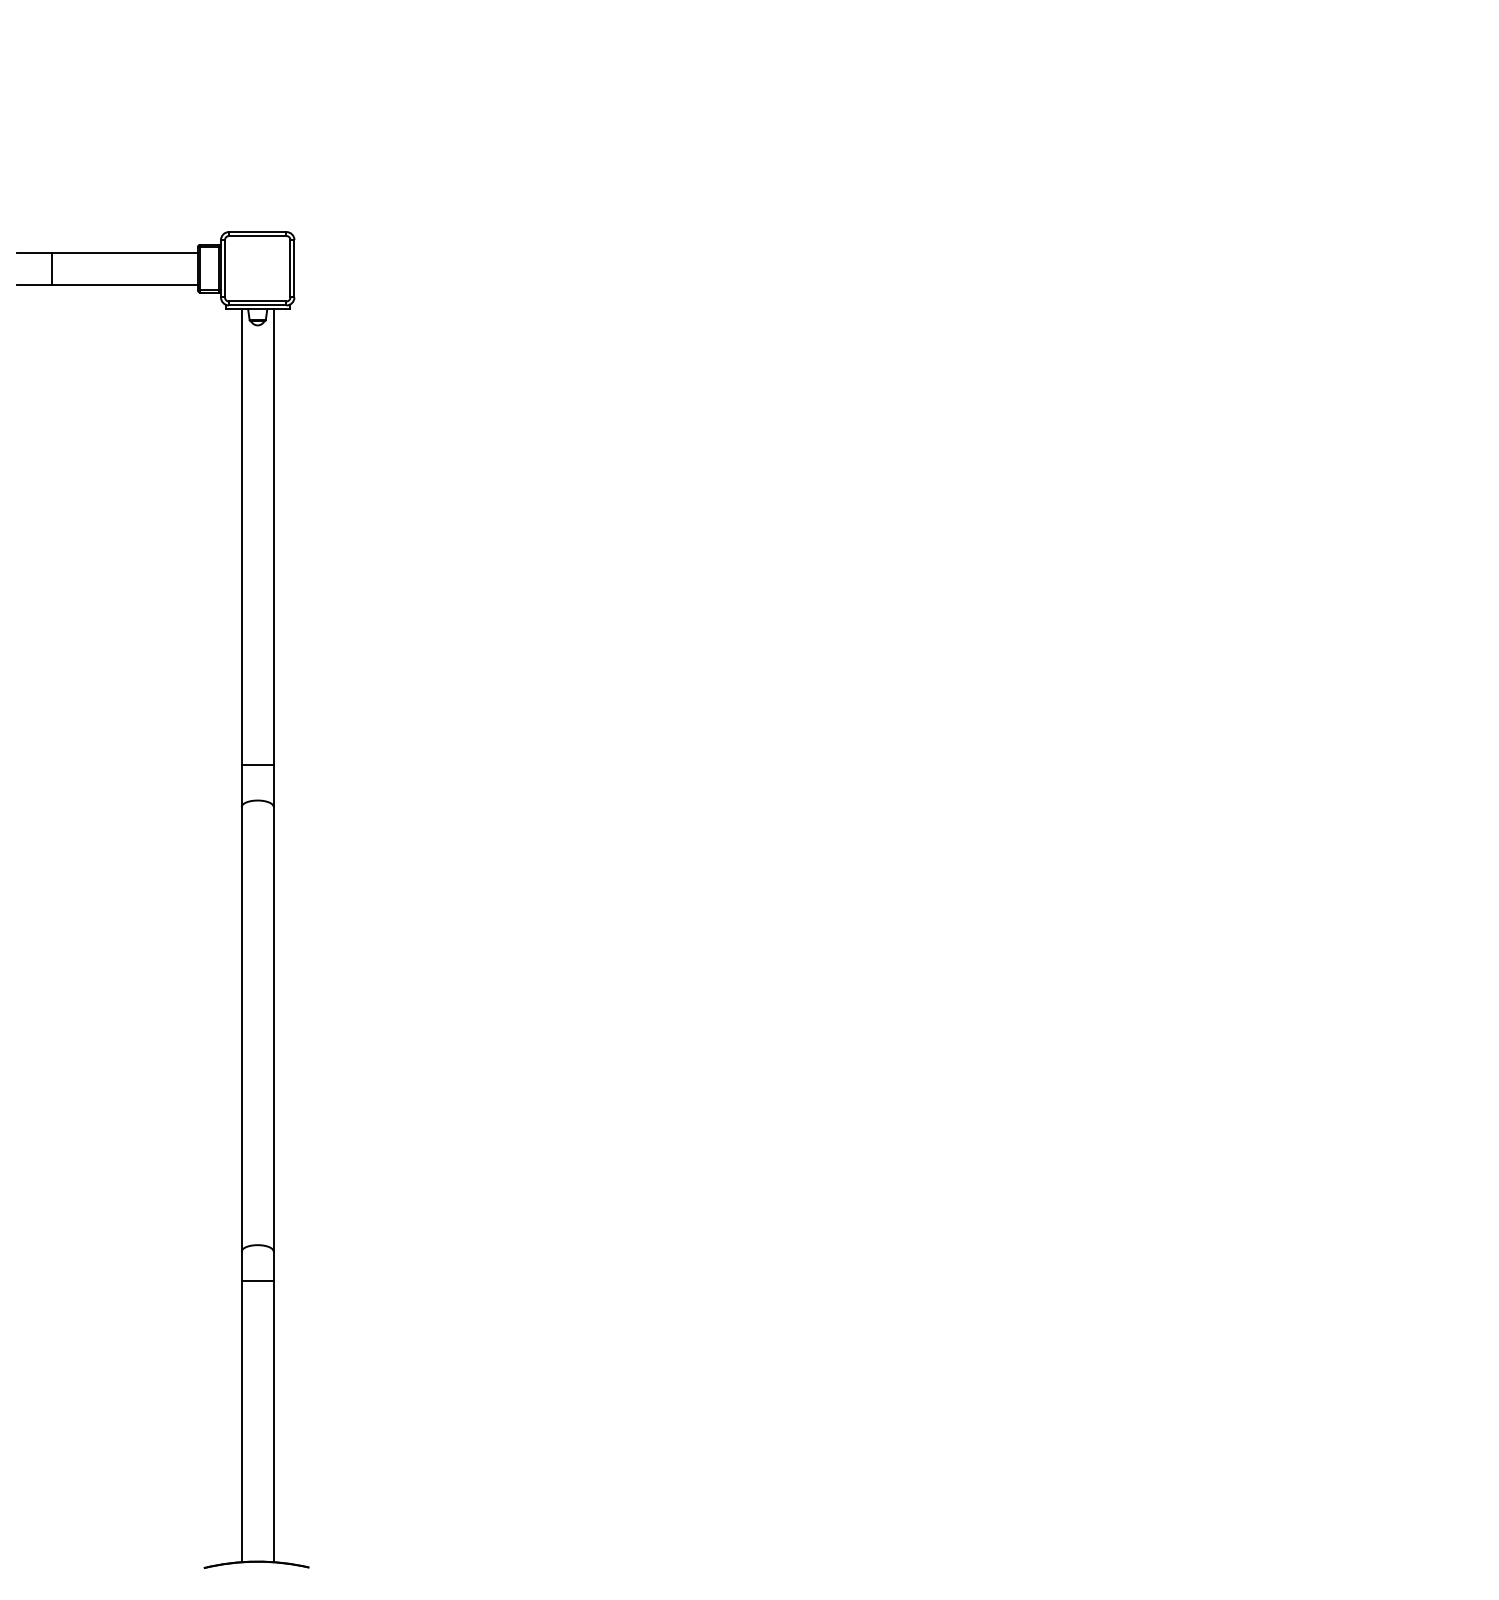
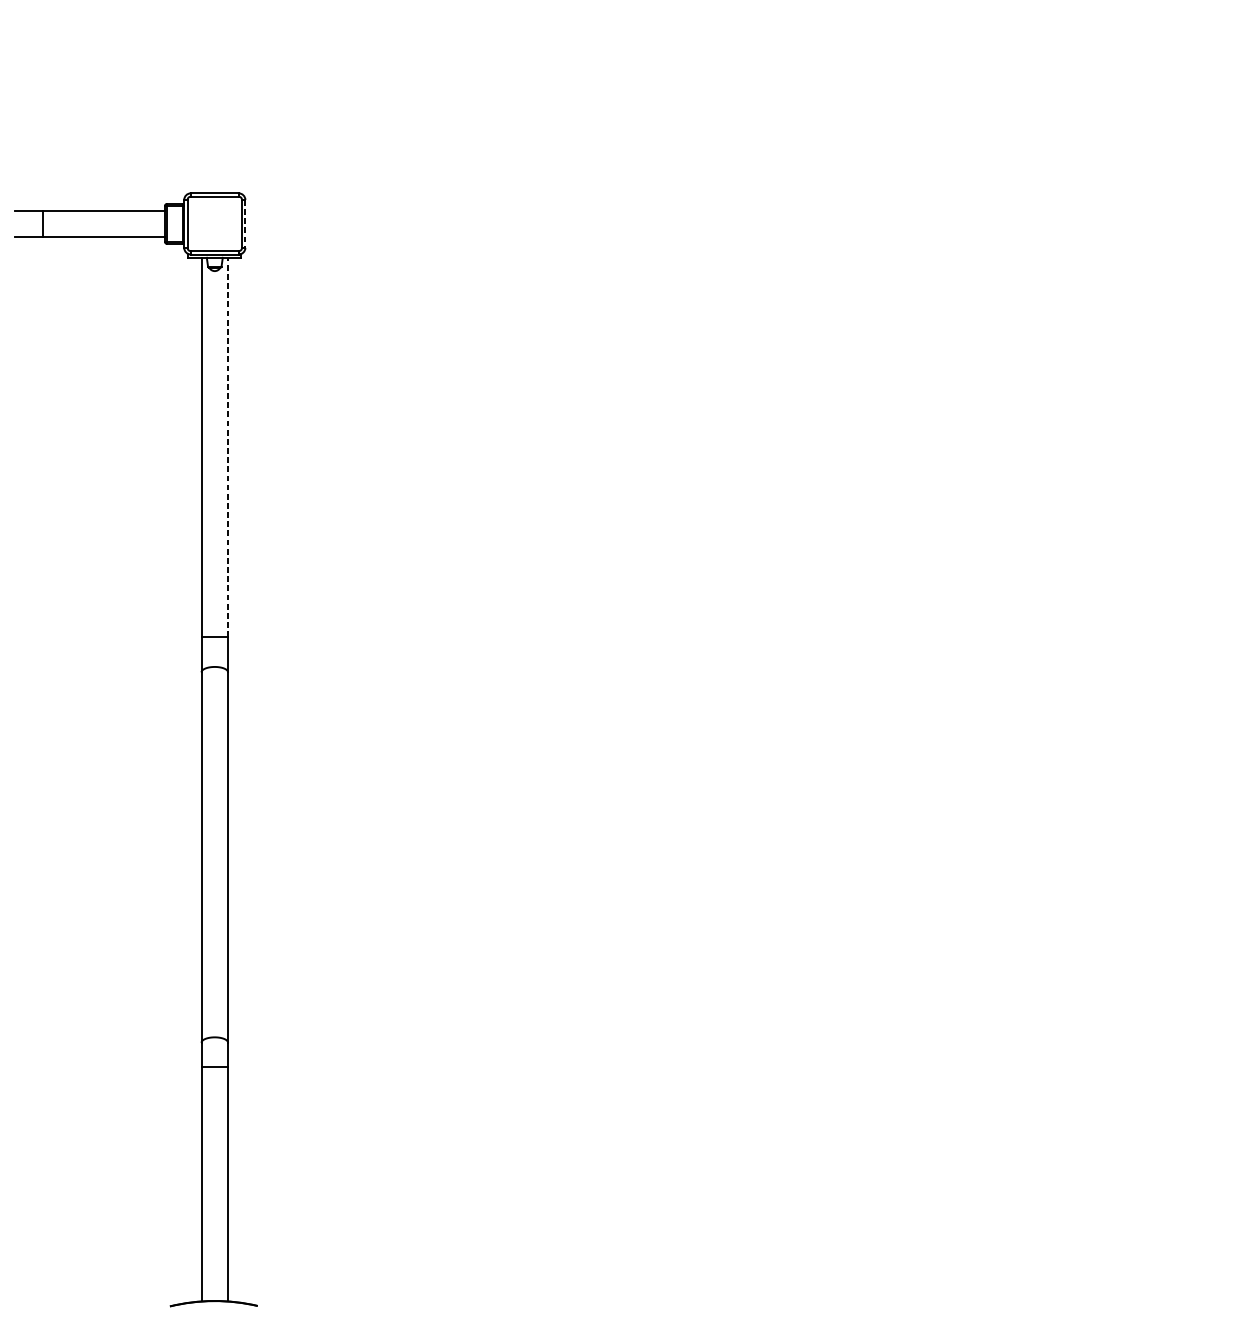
line: (294, 268) -> (245, 223), solid -> dashed
line: (273, 537) -> (227, 447), solid -> dashed

